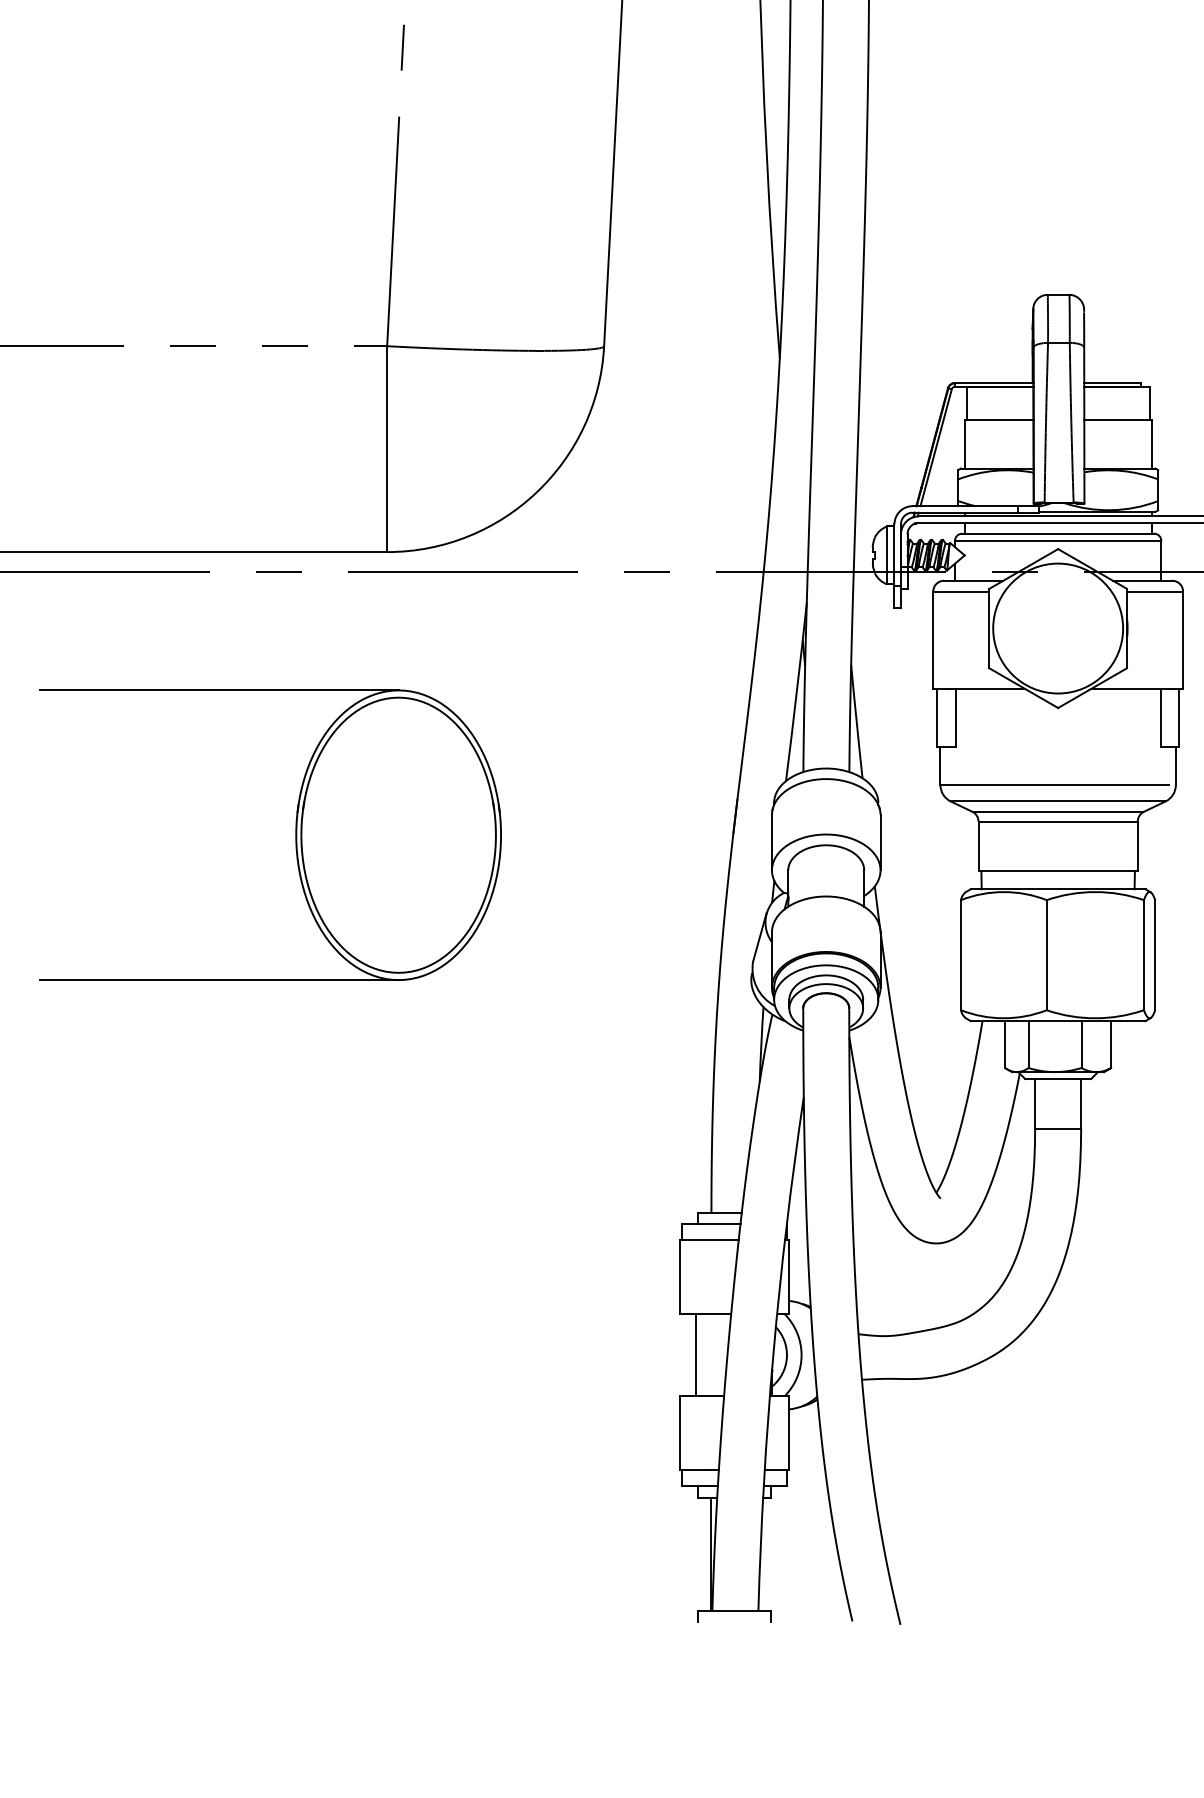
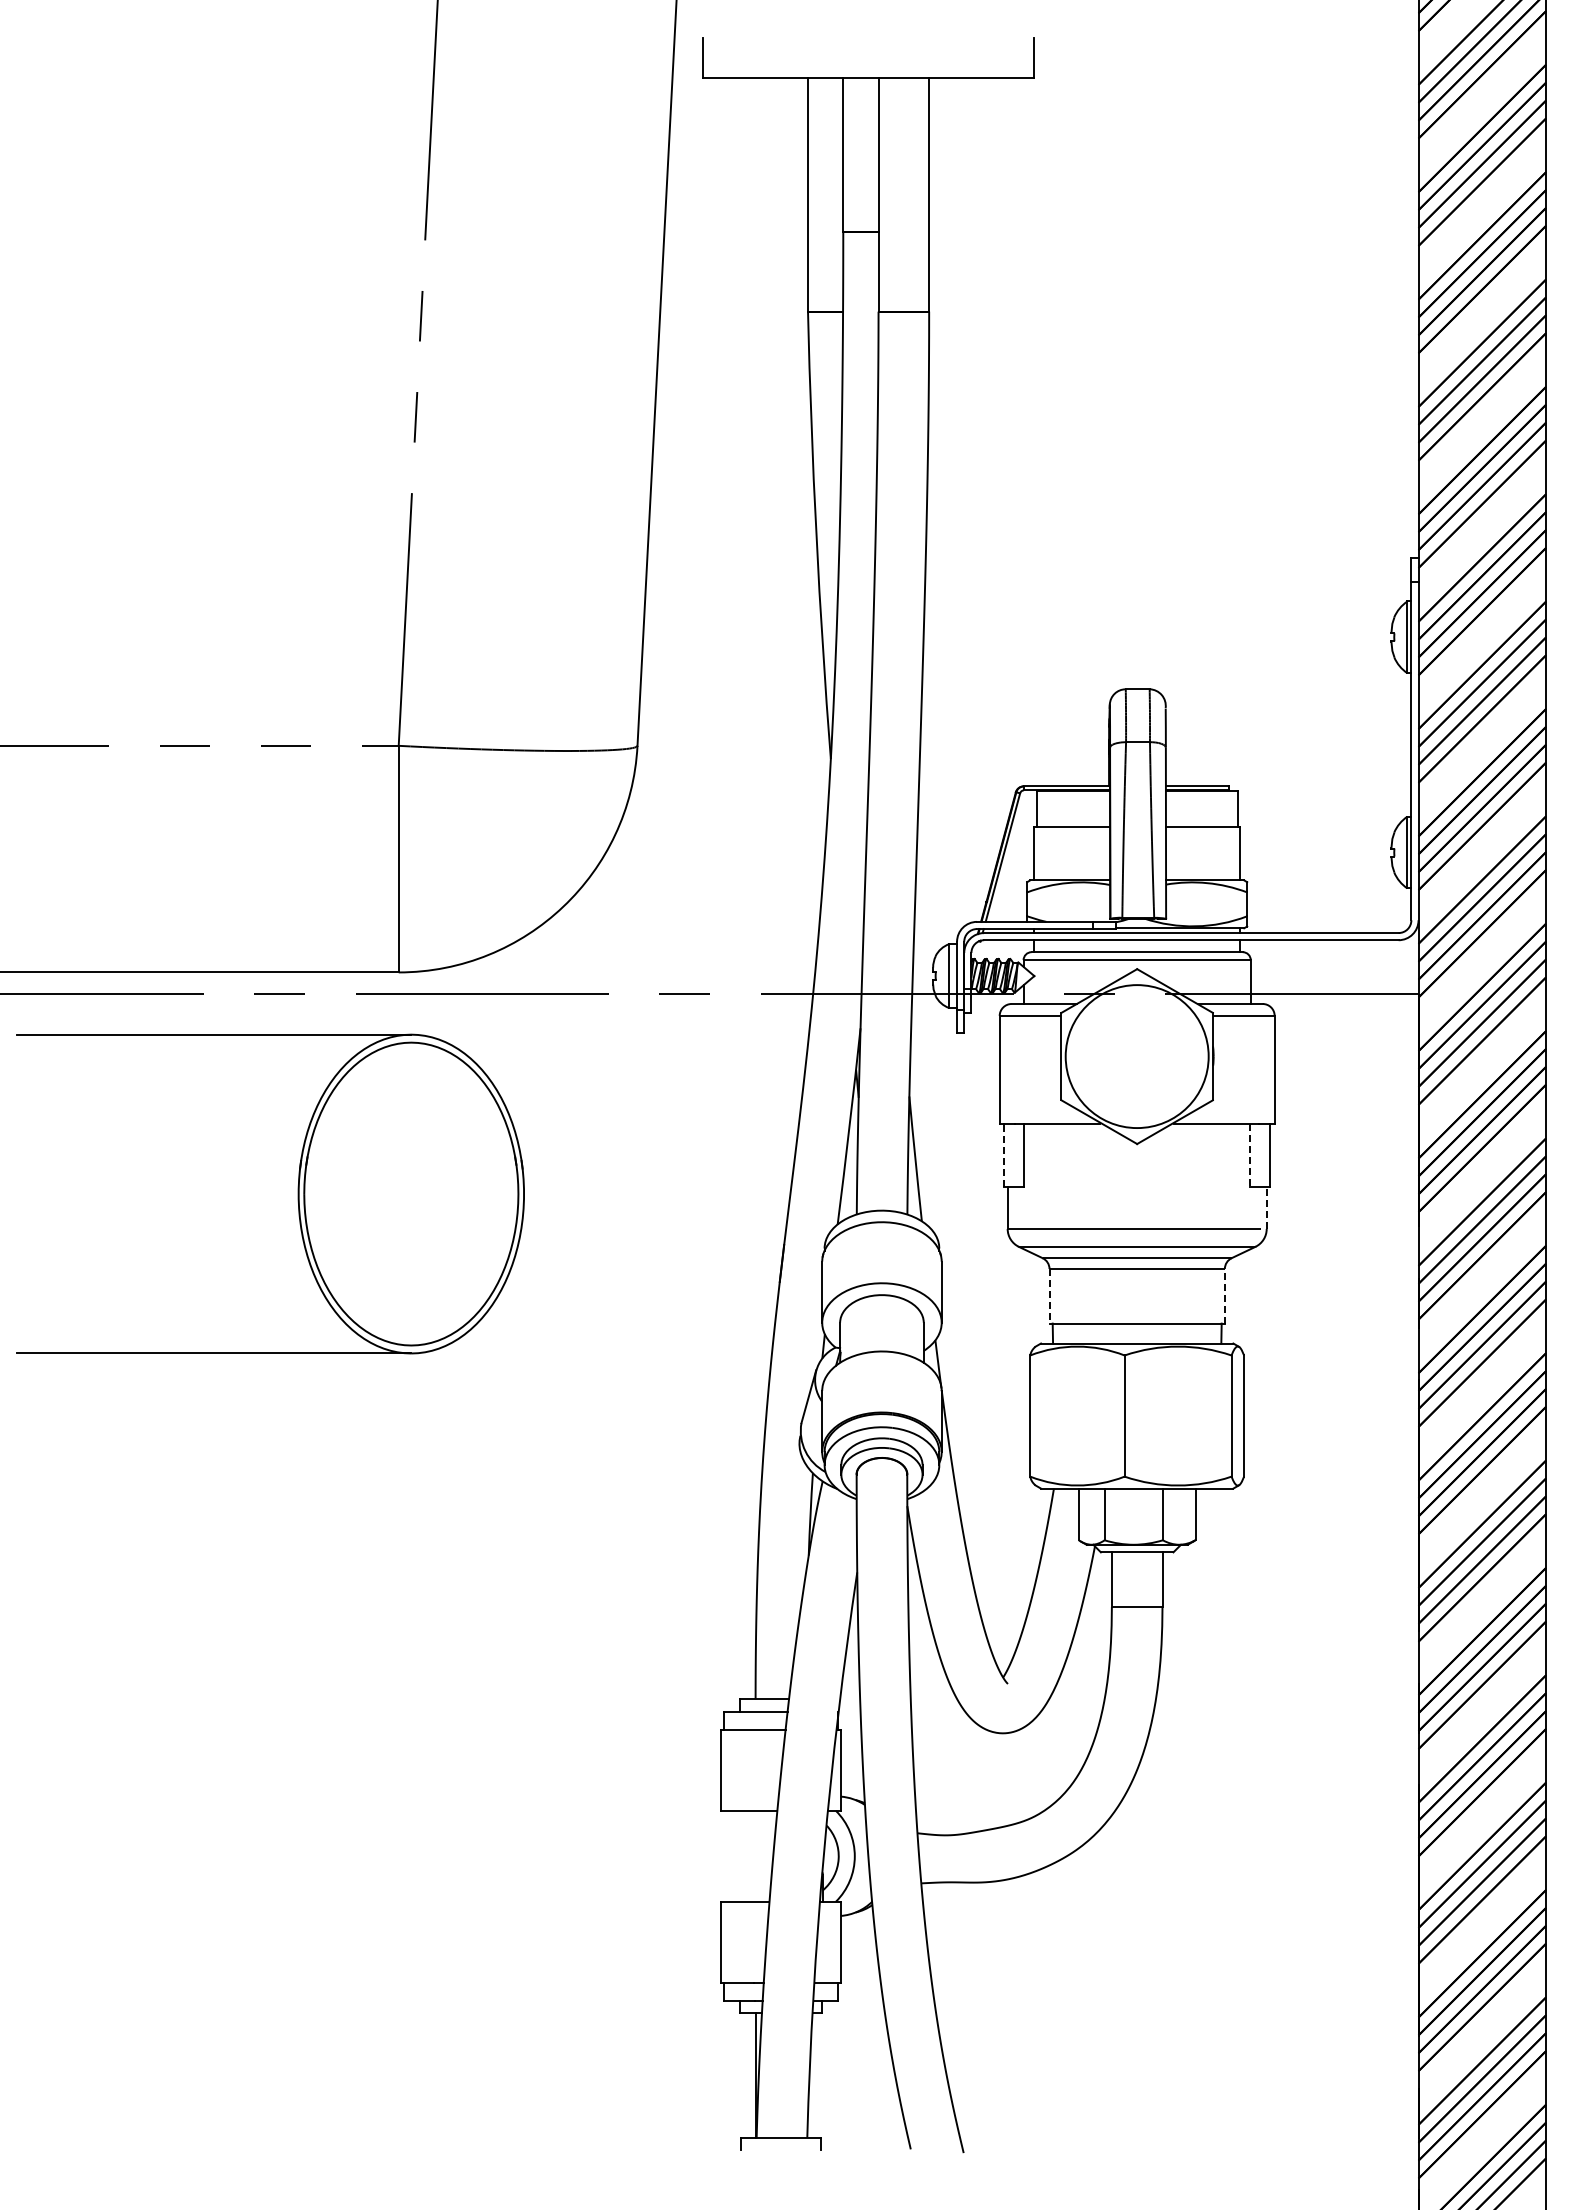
line: (937, 718) -> (1004, 1155), solid -> dashed
line: (1160, 718) -> (1249, 1155), solid -> dashed
line: (1175, 766) -> (1266, 1208), solid -> dashed
part: (295, 834) -> (297, 1193), moved
line: (1137, 845) -> (1224, 1295), solid -> dashed
line: (978, 846) -> (1049, 1296), solid -> dashed
line: (696, 1354) -> (739, 1855), removed

